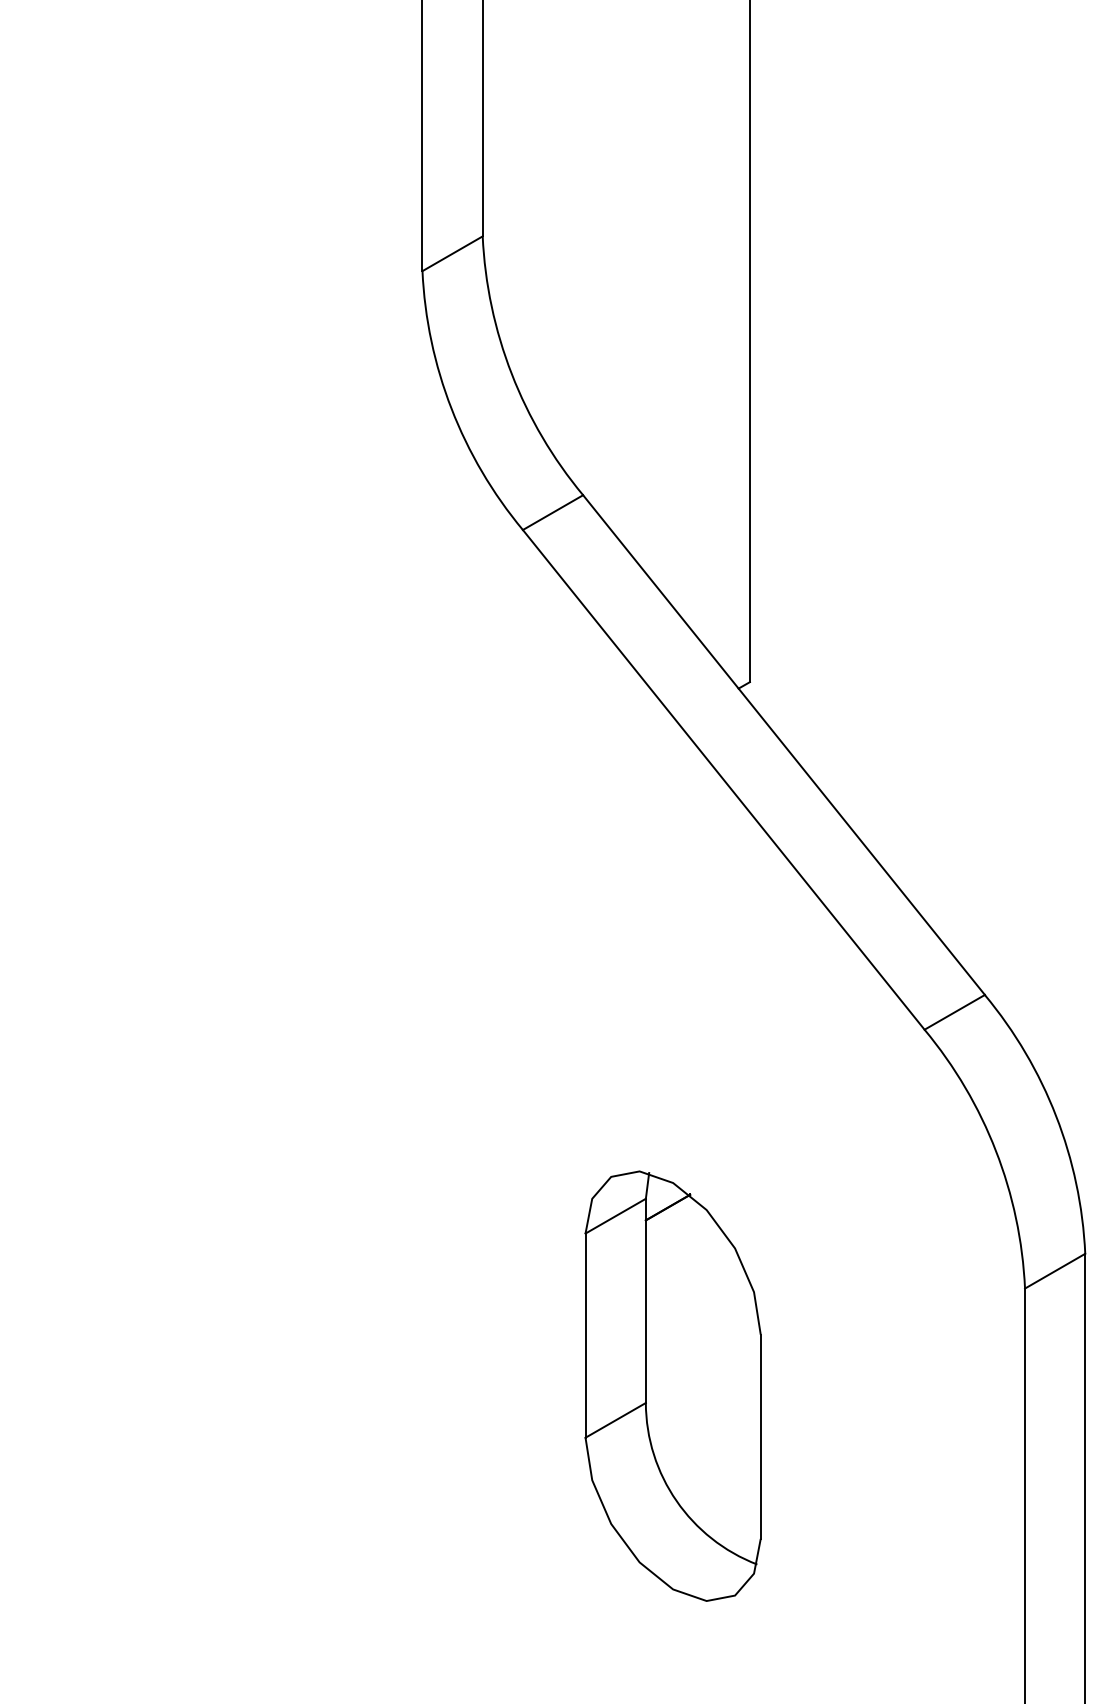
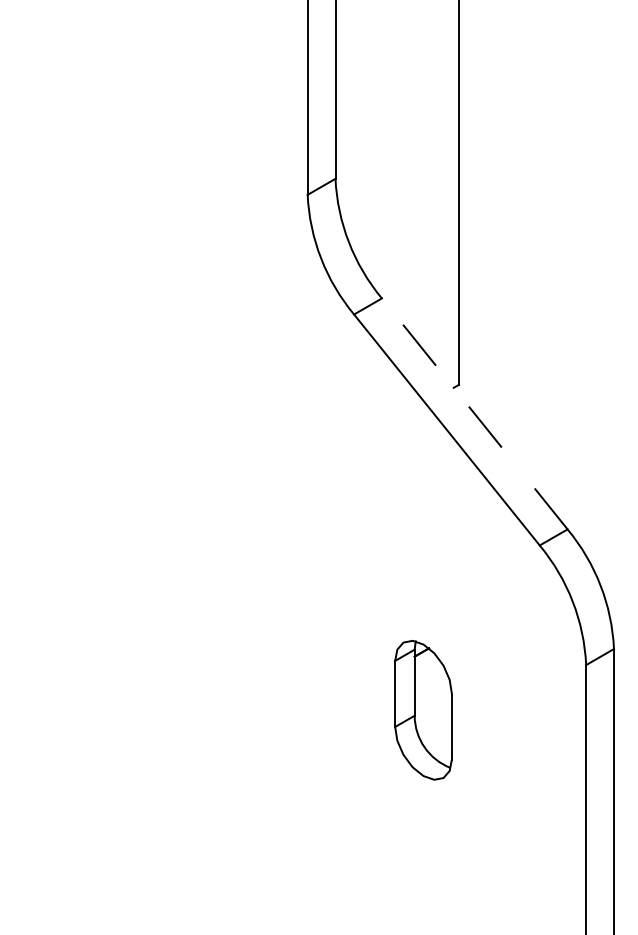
line: (783, 744) -> (474, 413), solid -> dashed
part: (673, 1386) -> (423, 710), size x0.7

